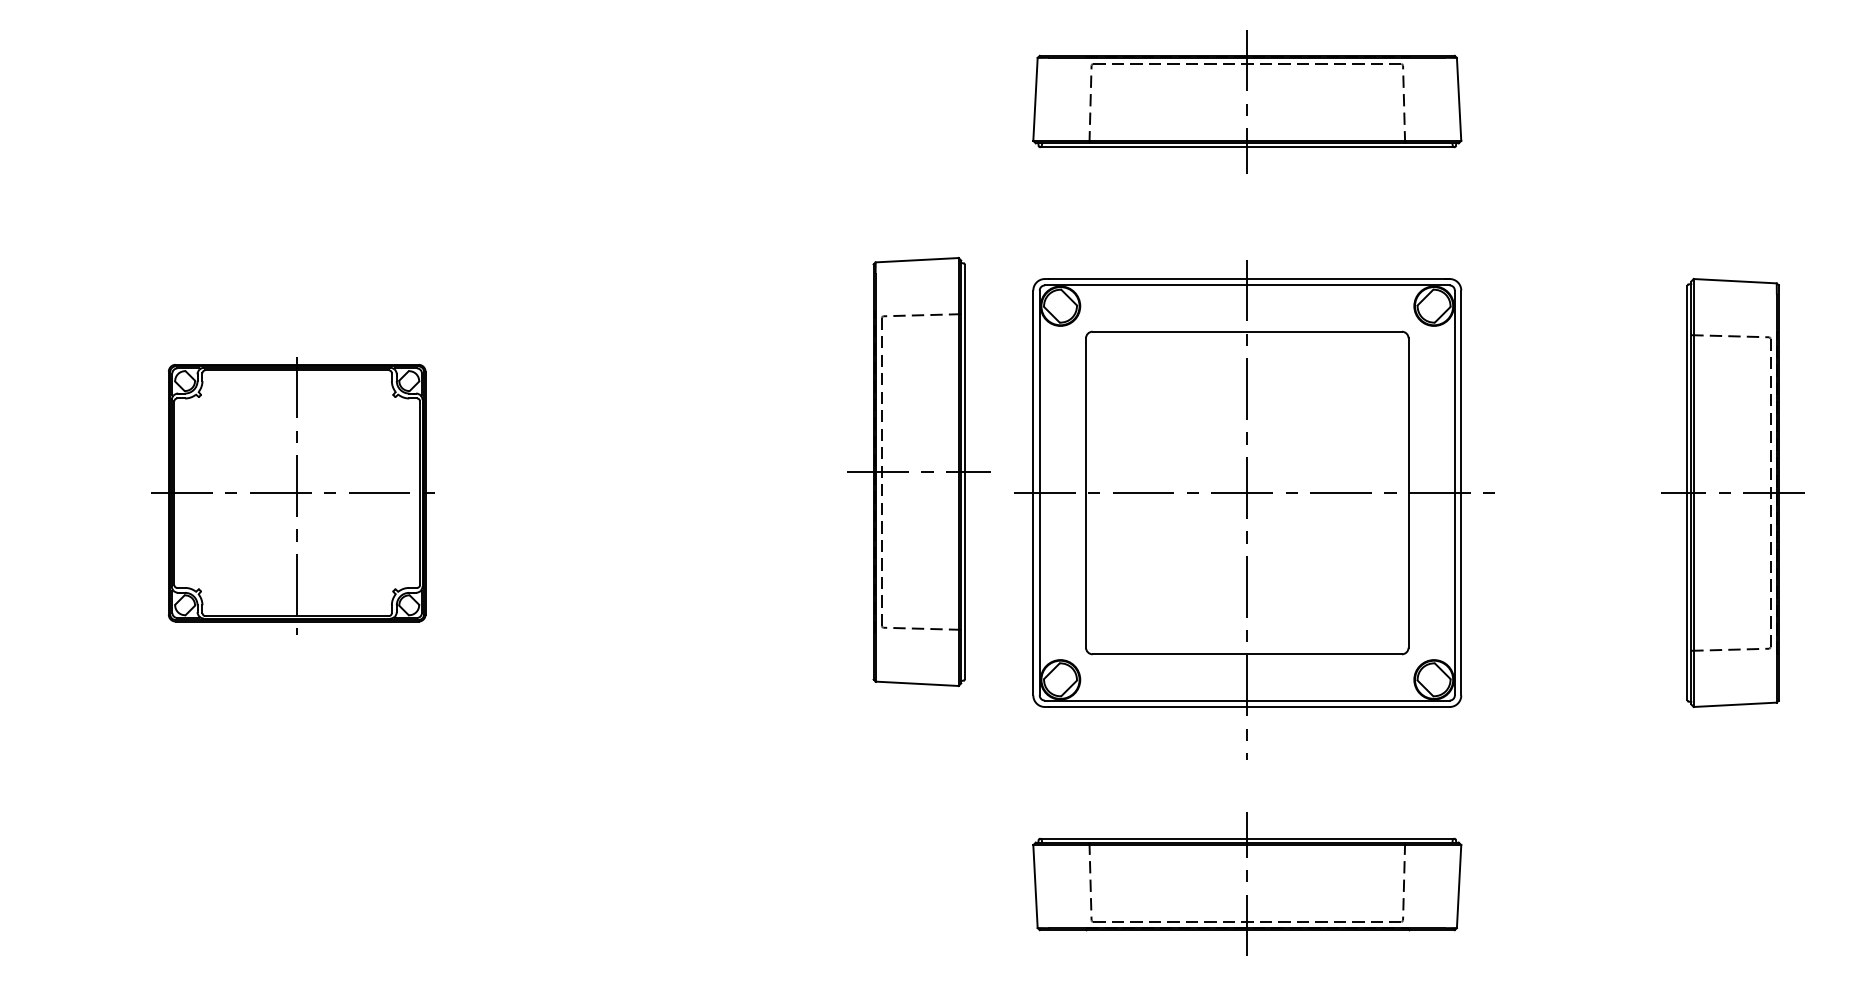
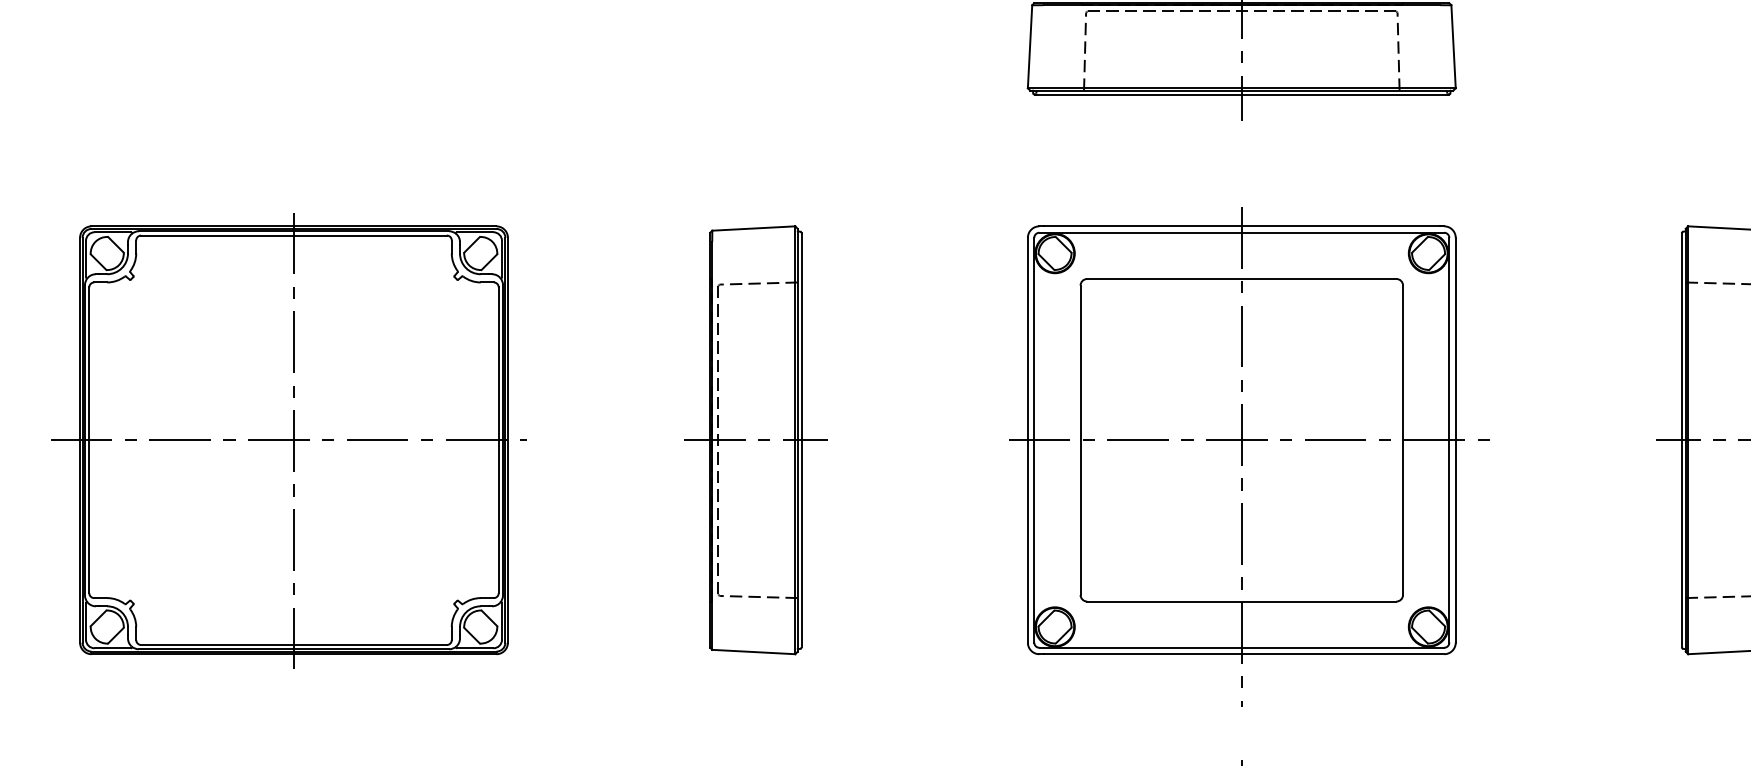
part: (918, 471) -> (755, 439), moved
part: (293, 493) -> (288, 440), size x1.67

